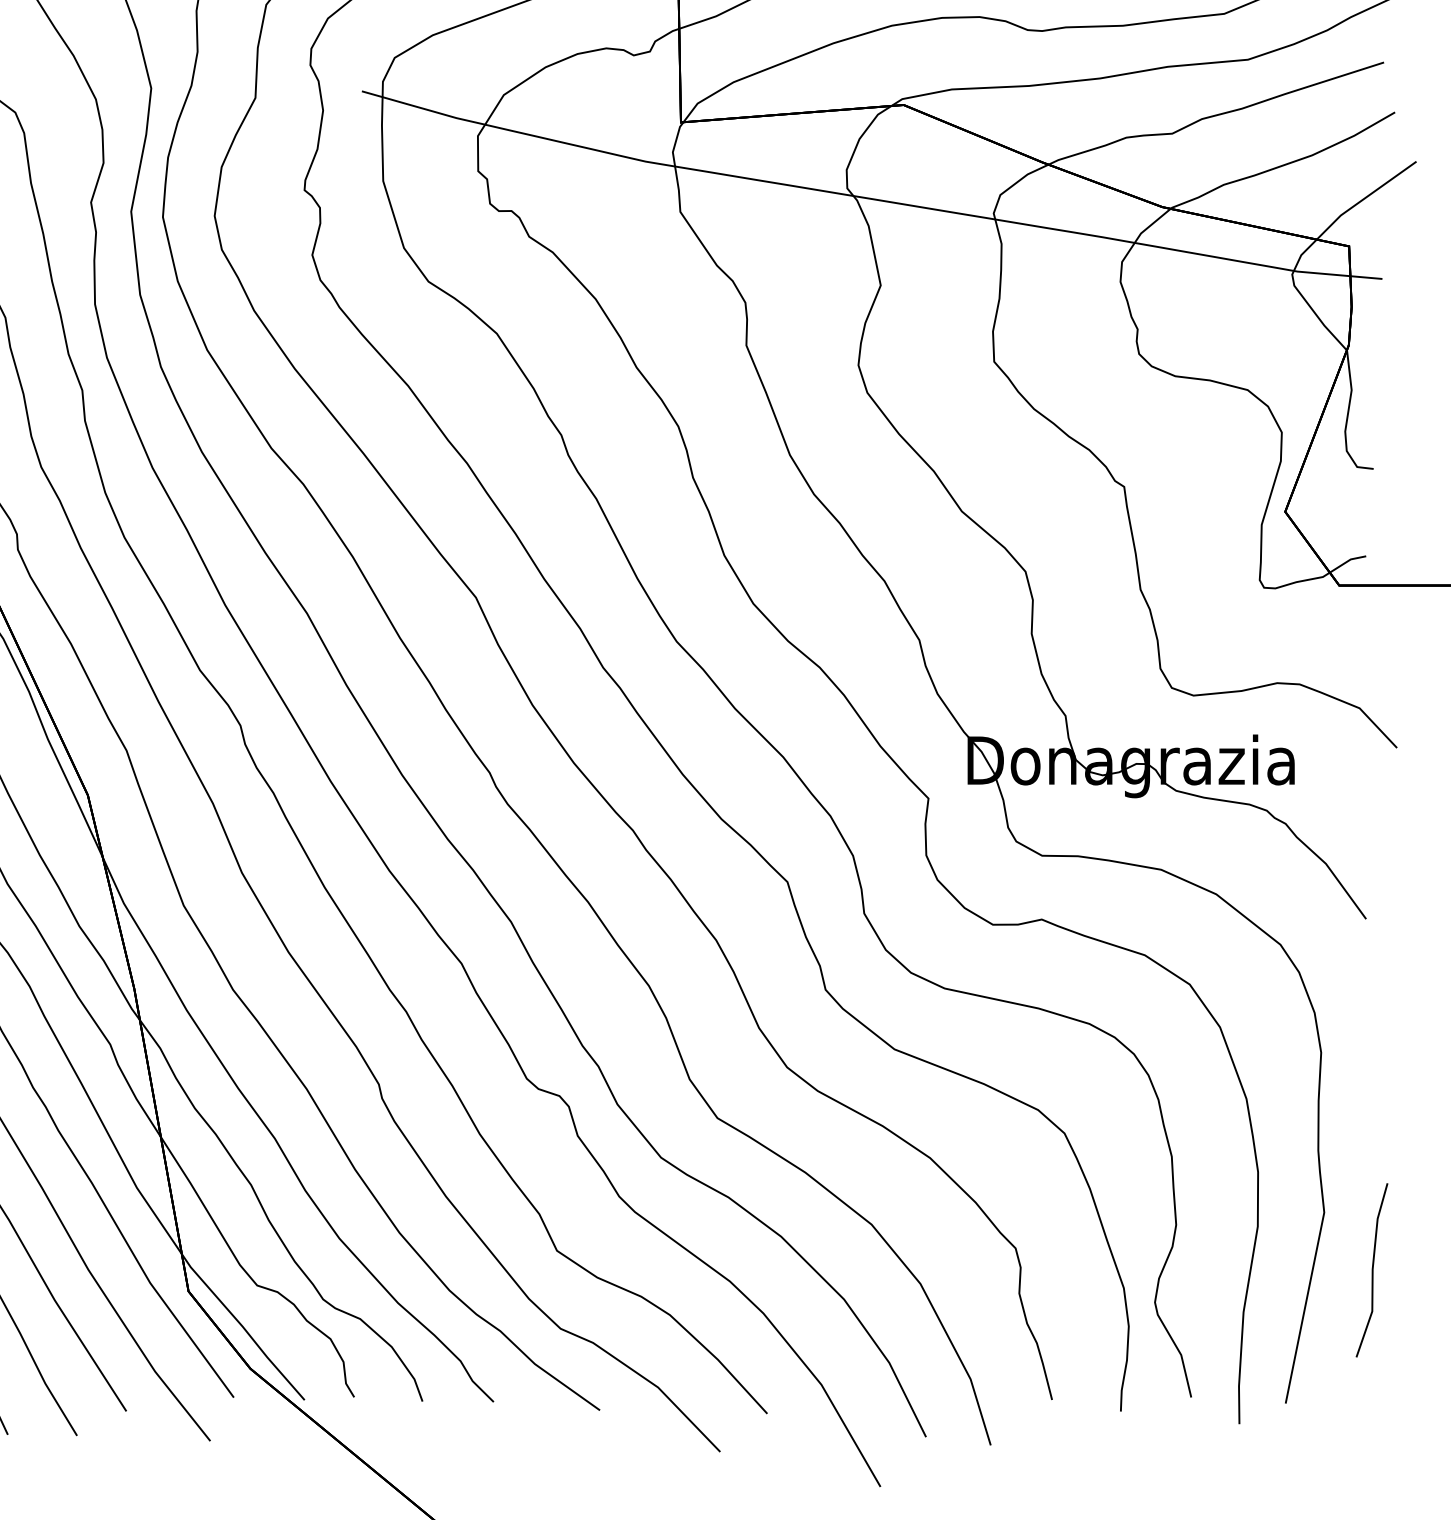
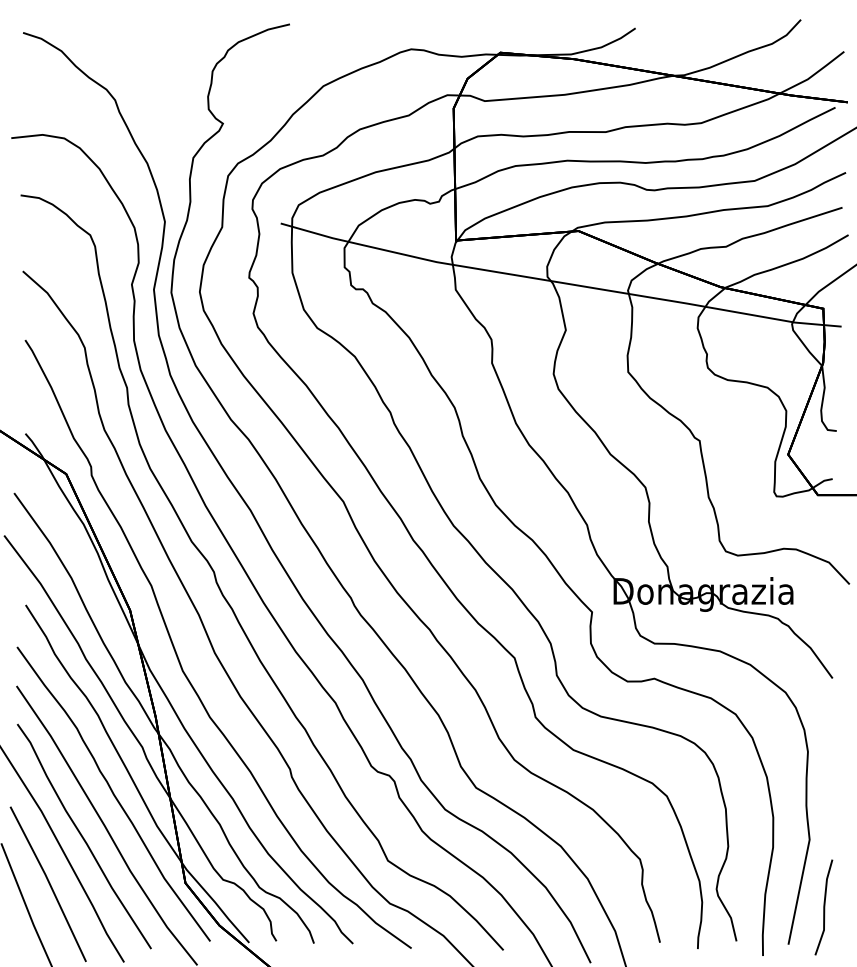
line: (1371, 1270) -> (823, 907), moved

